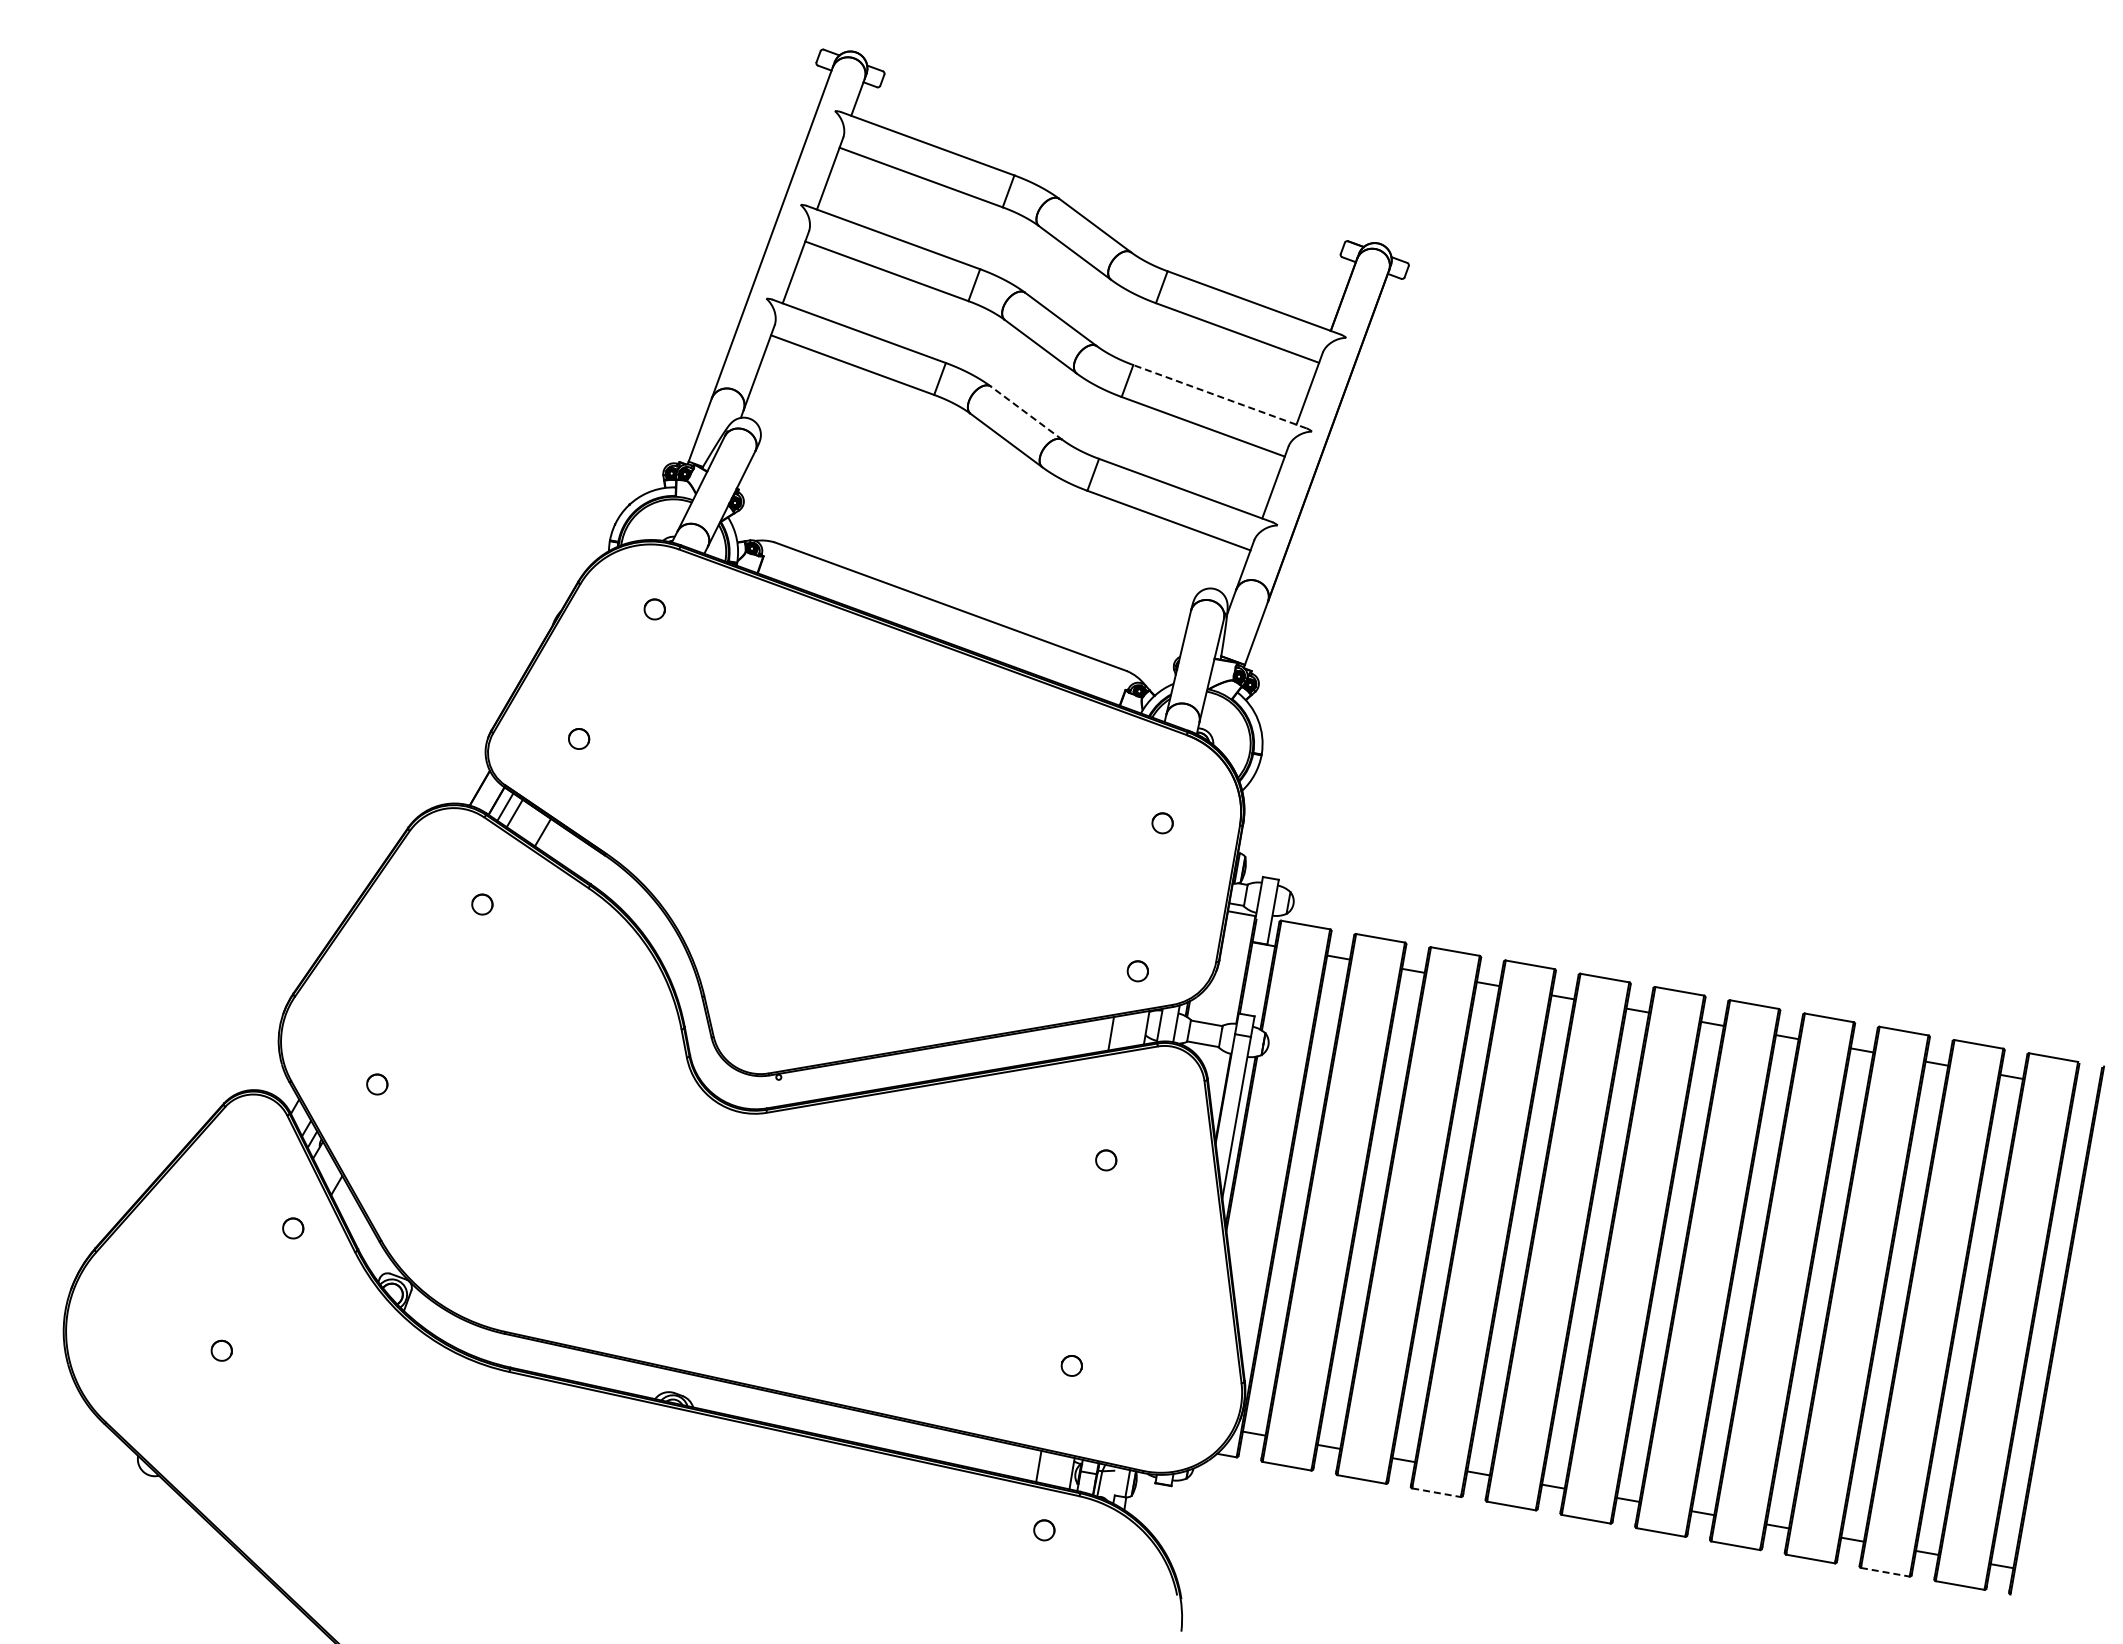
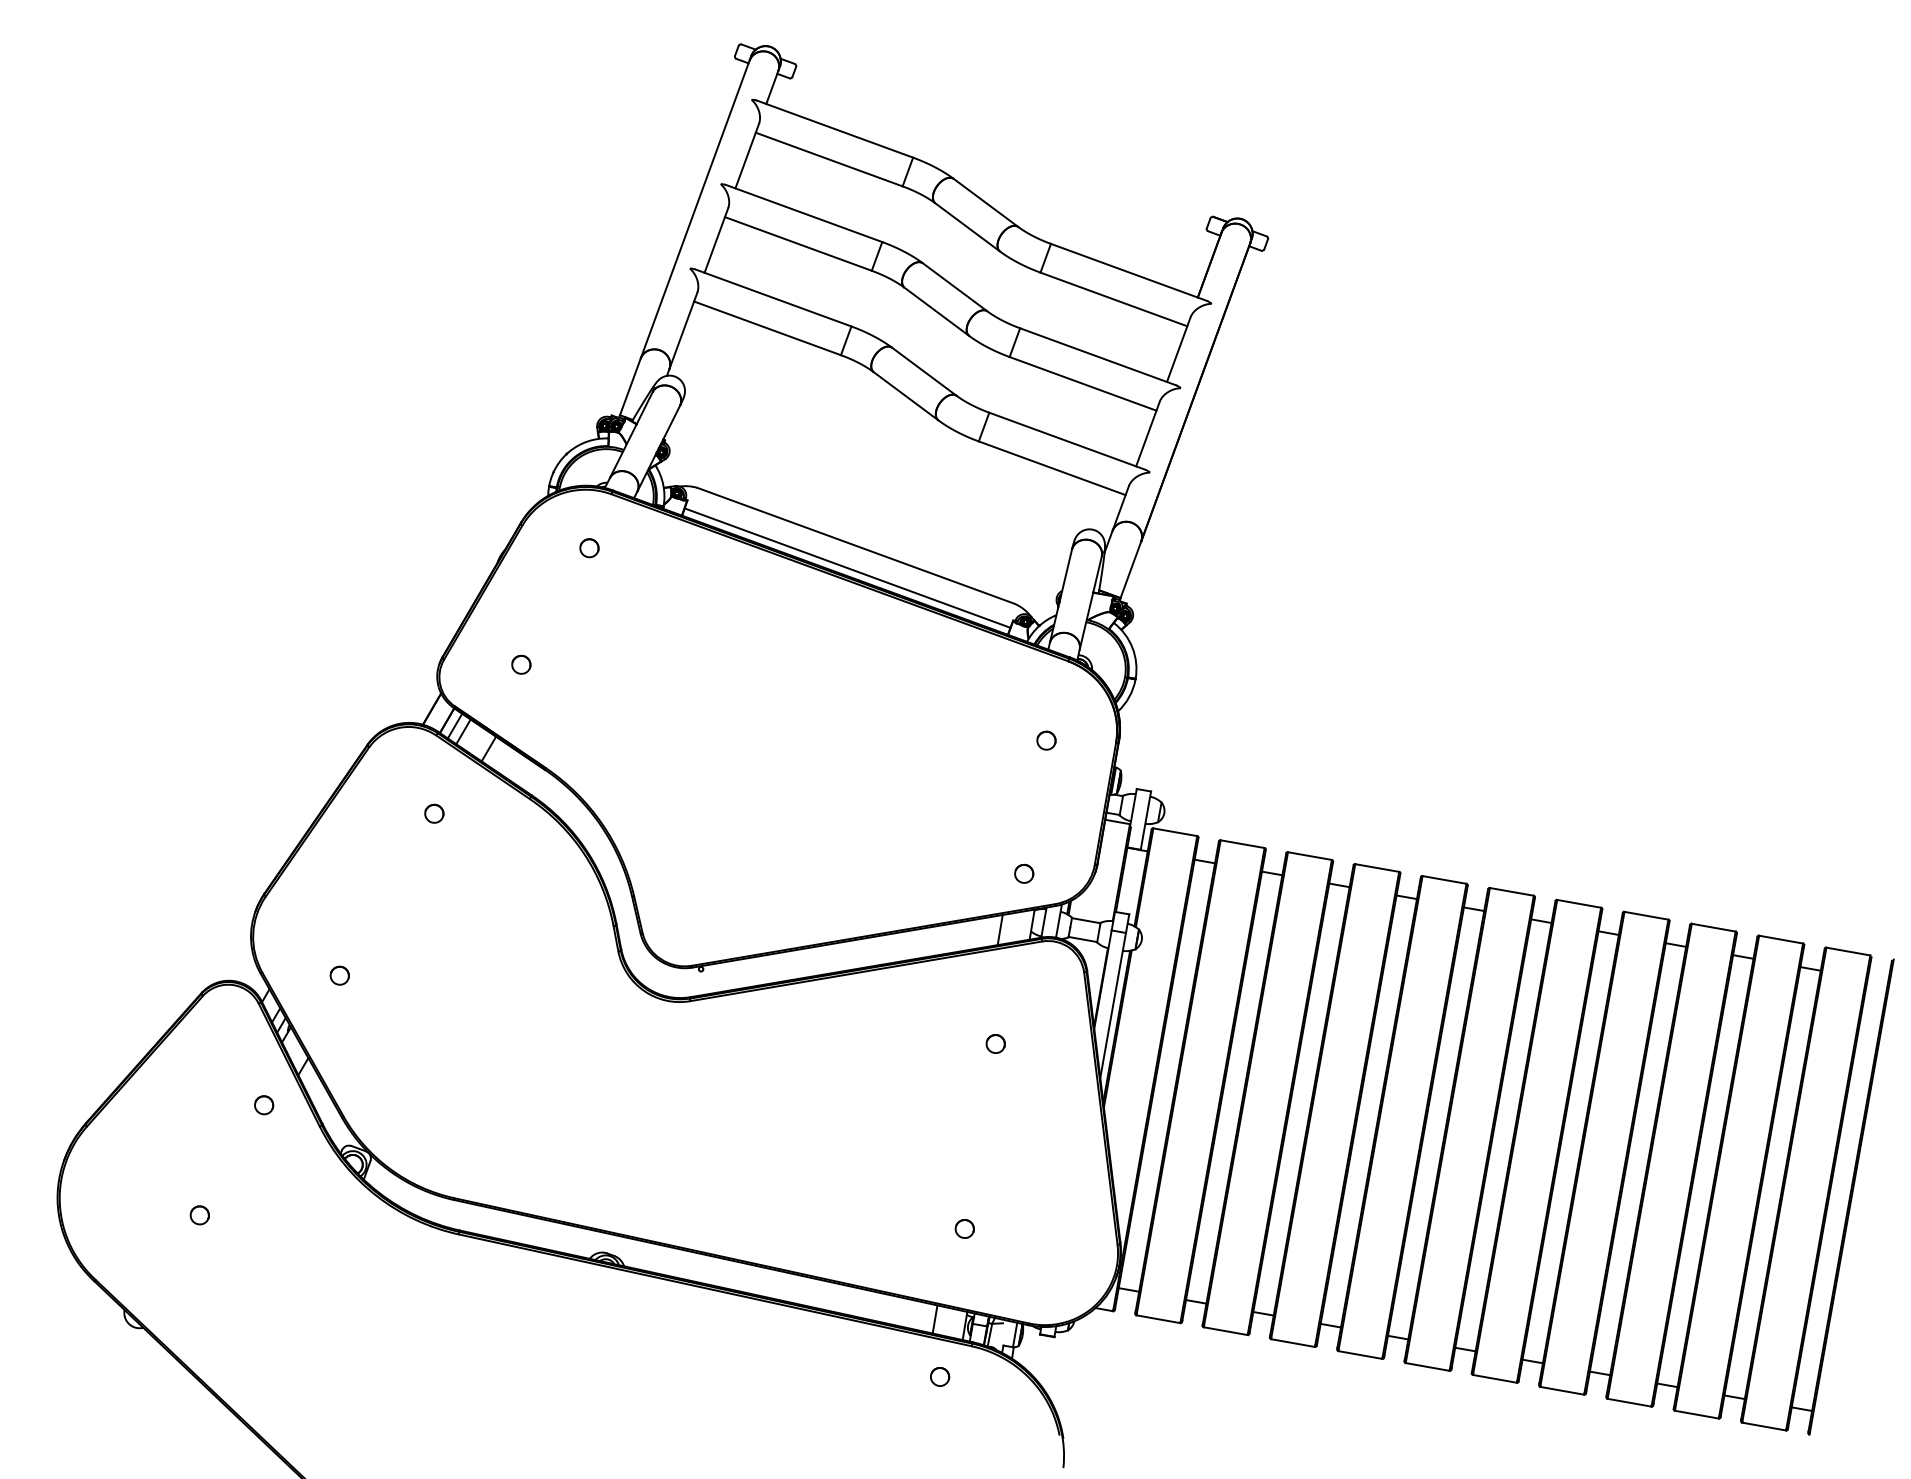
line: (1219, 396) -> (1097, 356), dashed -> solid
line: (1026, 413) -> (924, 371), dashed -> solid
line: (941, 631) -> (847, 568), added
line: (1436, 1492) -> (1292, 1342), dashed -> solid
line: (1885, 1572) -> (1697, 1414), dashed -> solid

